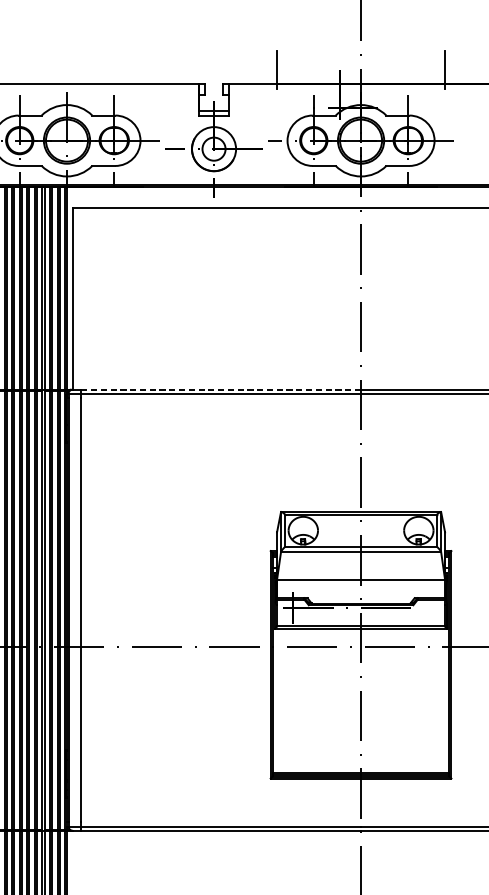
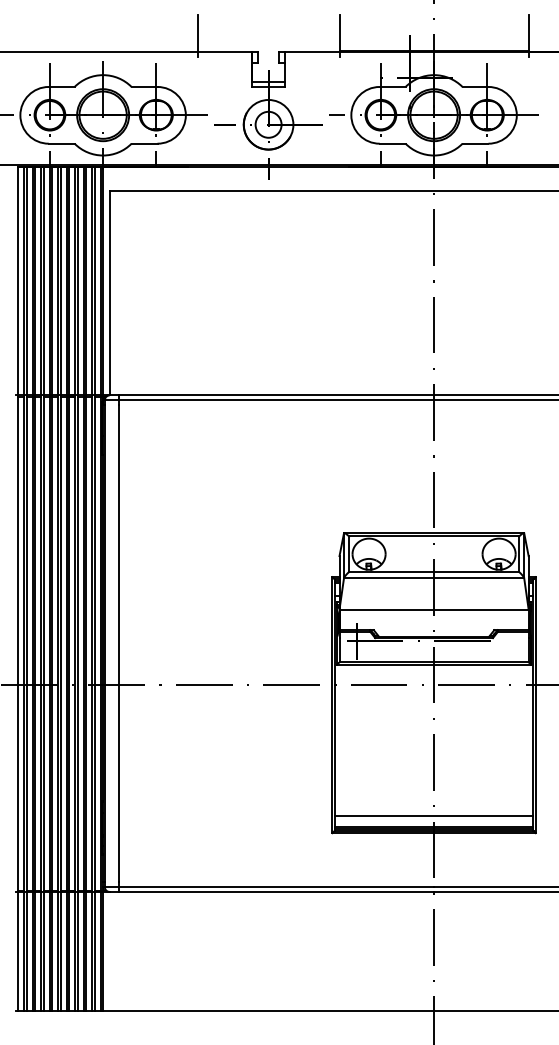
line: (150, 69) -> (197, 35), added
line: (221, 389) -> (277, 395), dashed -> solid
line: (360, 763) -> (433, 816), added

